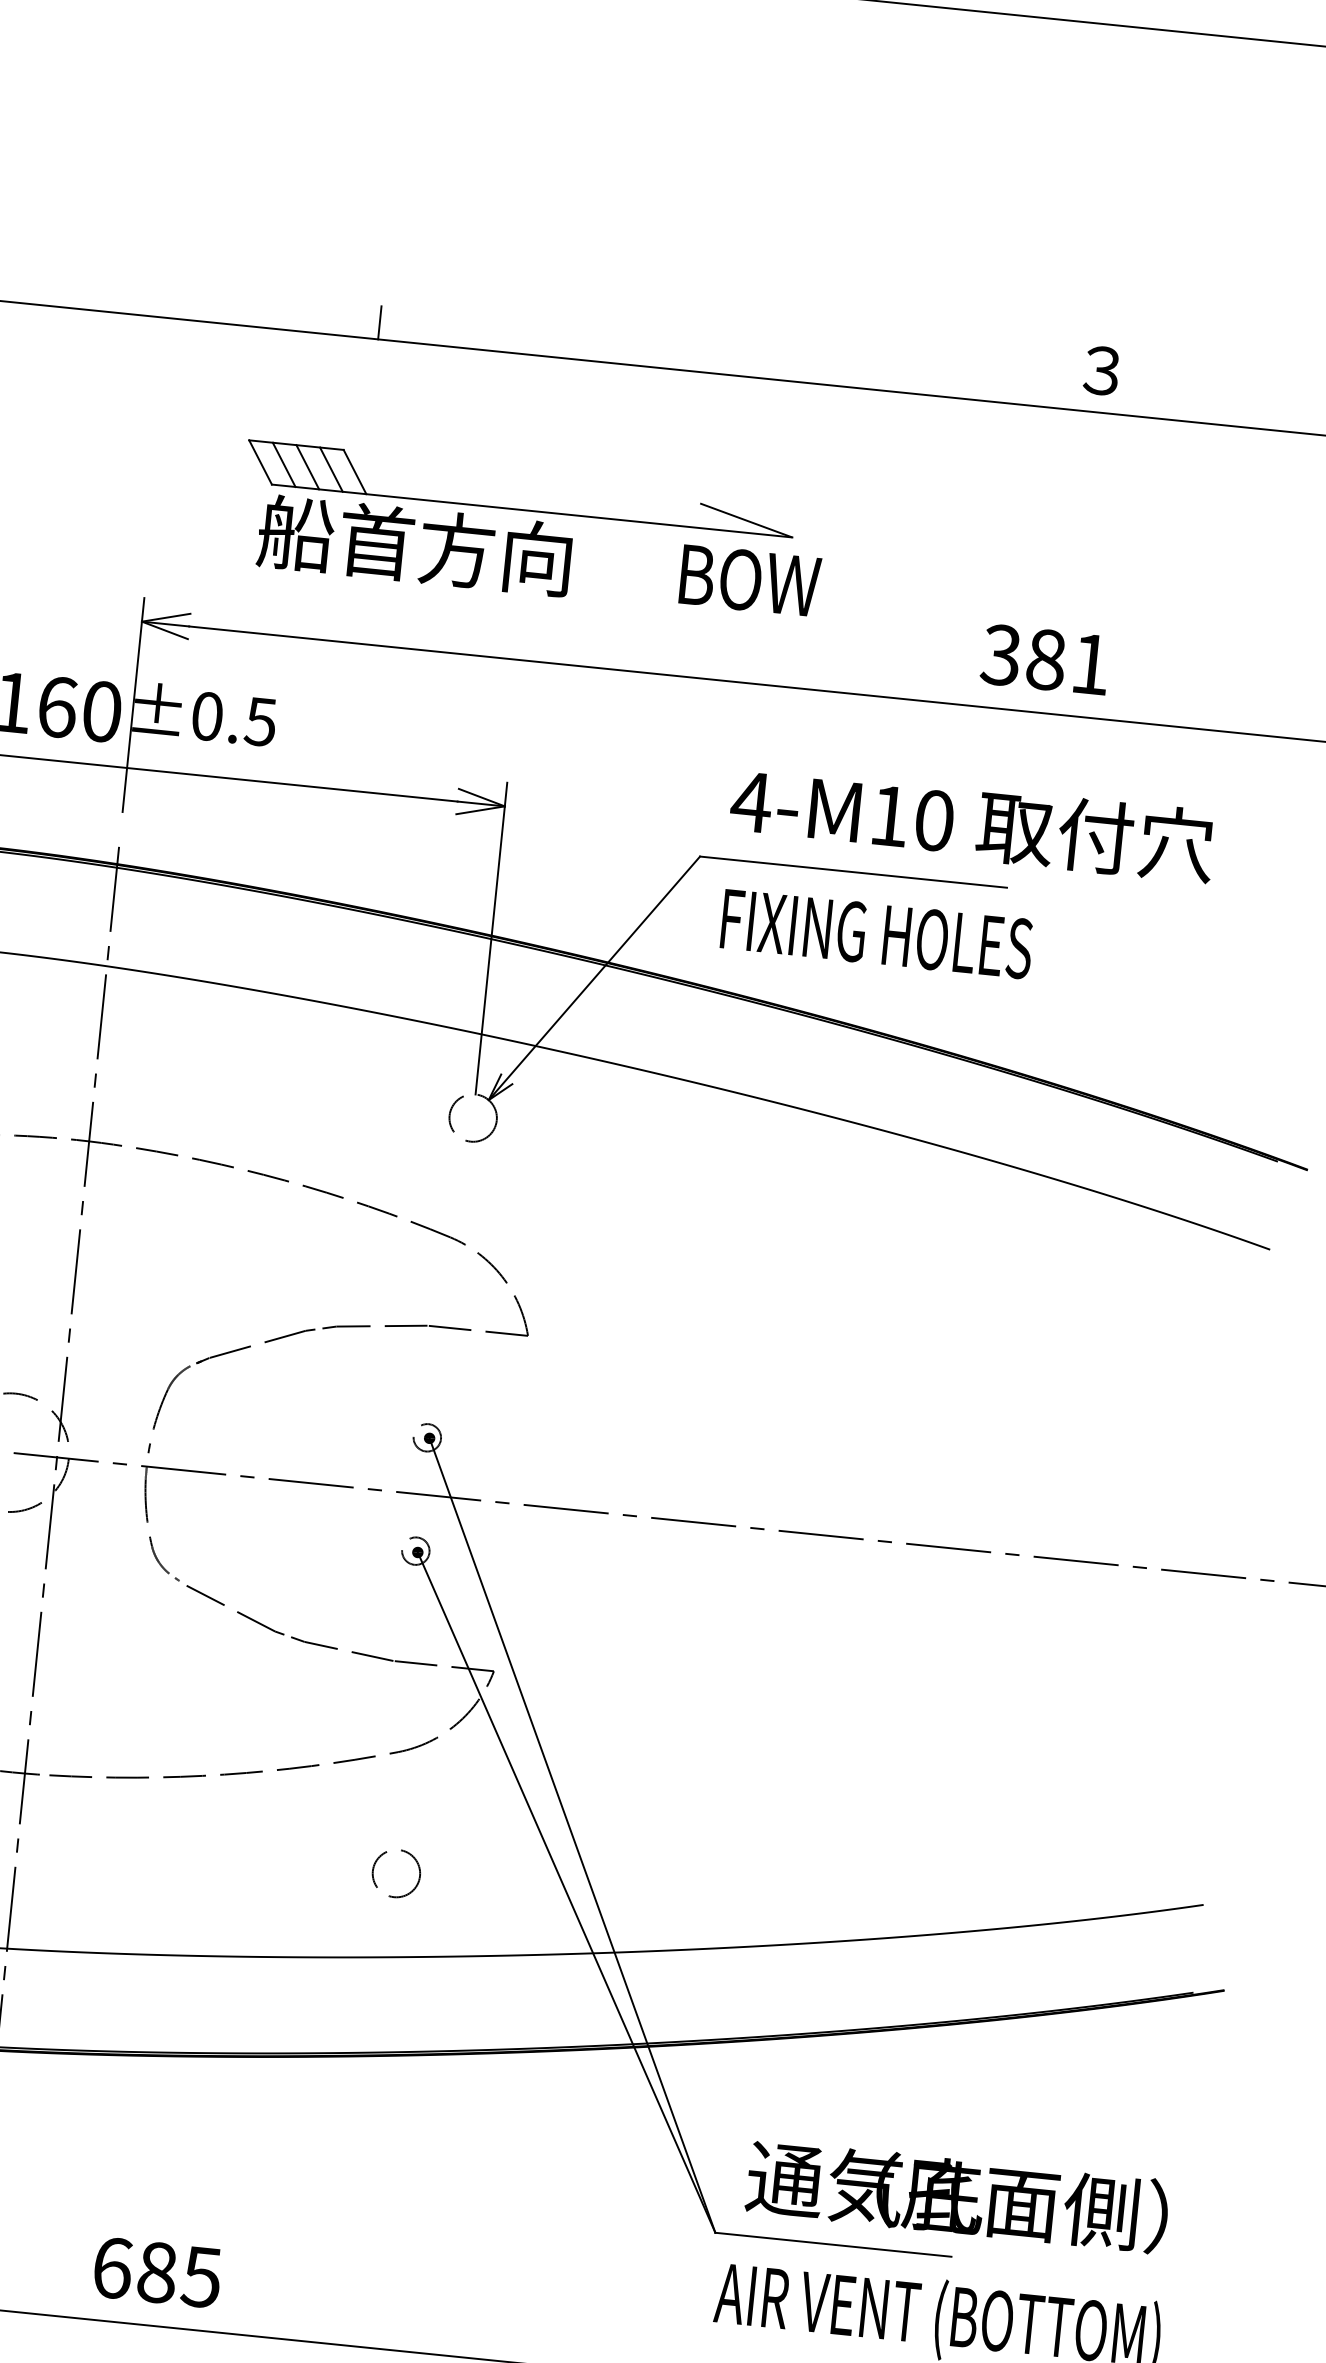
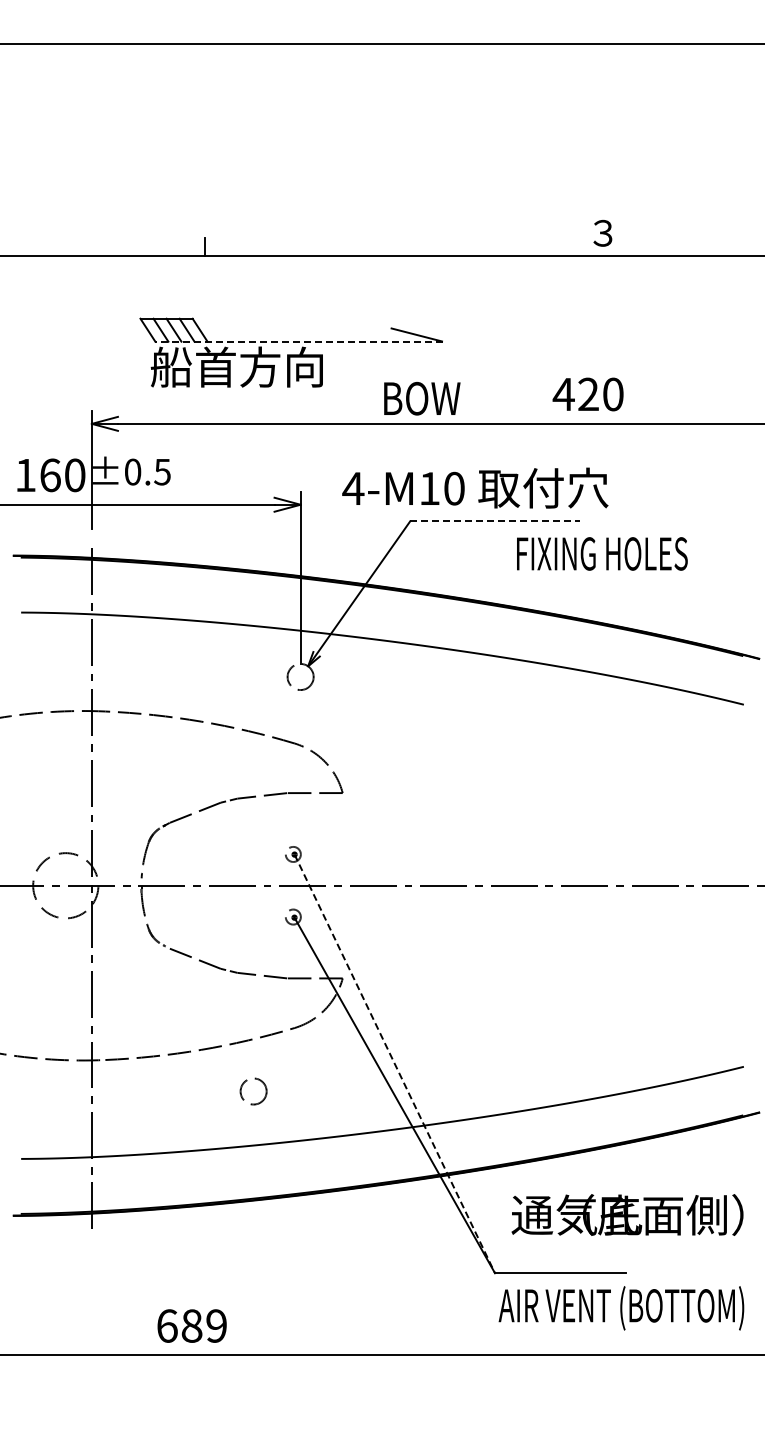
line: (532, 510) -> (299, 341), solid -> dashed
text: (750, 580) -> (422, 398), moved
text: (1044, 659) -> (587, 394), 381 -> 420
text: (972, 822) -> (475, 487), moved
line: (854, 872) -> (495, 521), solid -> dashed
text: (877, 933) -> (602, 553), moved
line: (573, 1836) -> (395, 1064), solid -> dashed
circle: (396, 1873) -> (253, 1091), moved
text: (957, 2195) -> (627, 1214), moved
text: (199, 2275) -> (215, 1325), 685 -> 689

